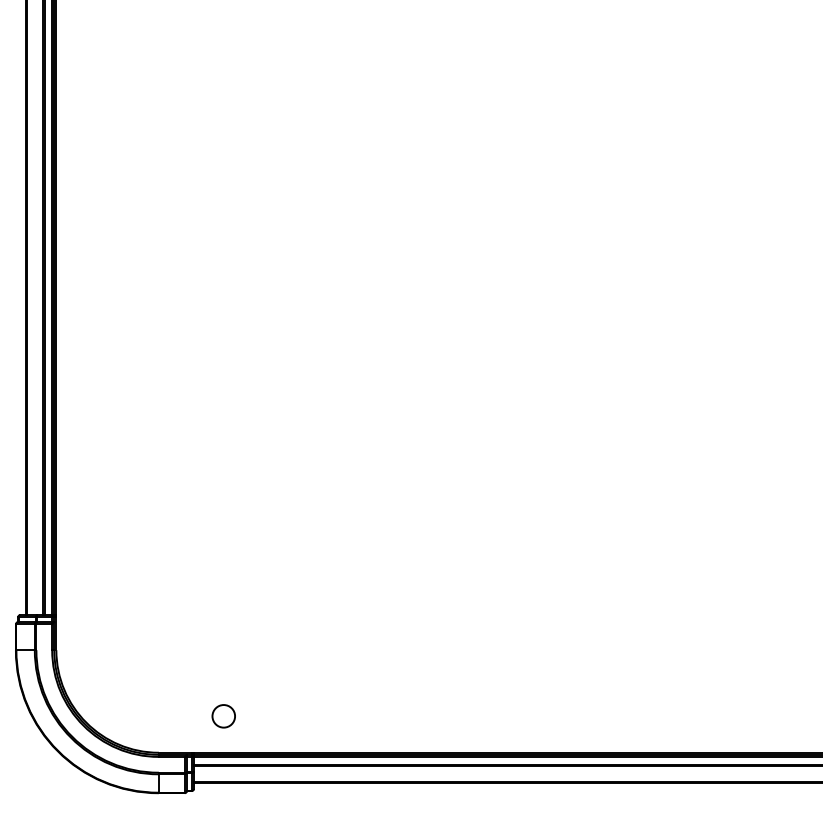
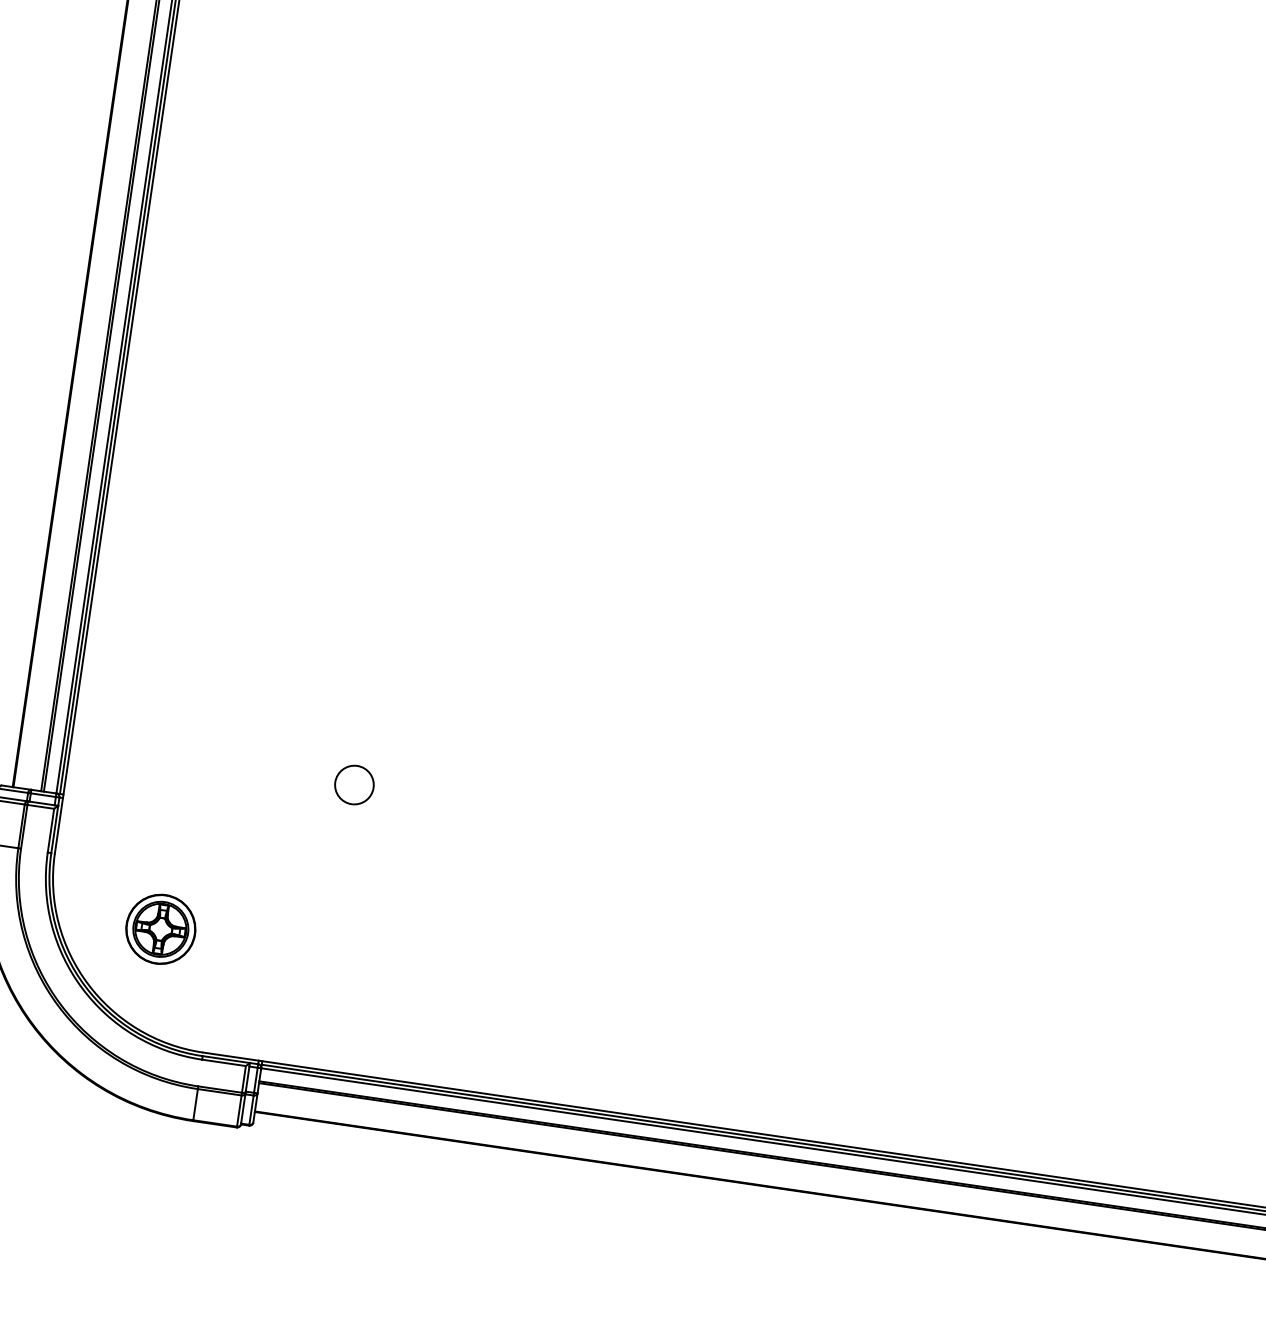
part: (123, 685) -> (159, 929), added
circle: (223, 716) -> (353, 785), moved

